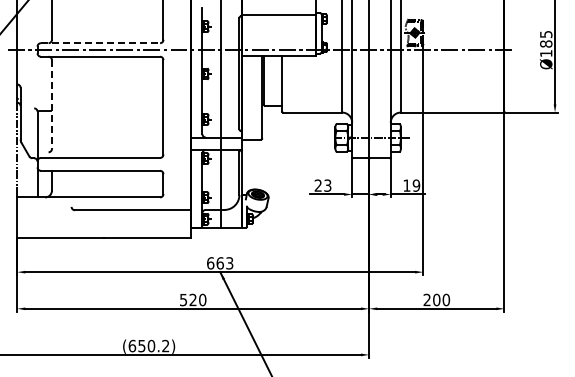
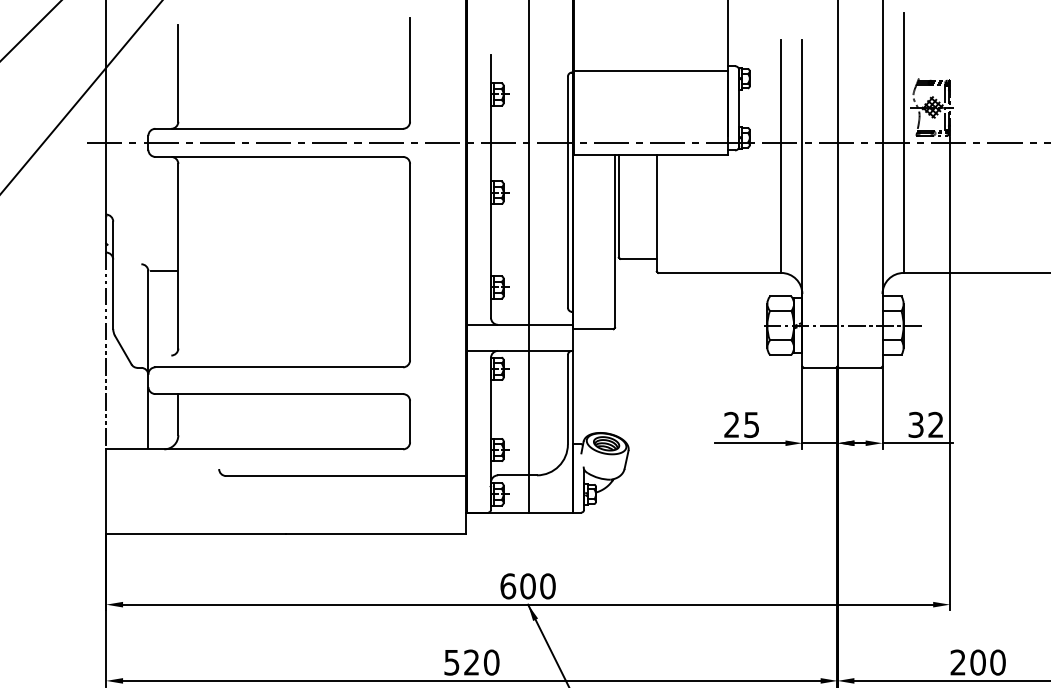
line: (100, 43) -> (279, 129), dashed -> solid
line: (51, 105) -> (177, 258), dashed -> solid
text: (327, 184) -> (751, 422), 23 -> 25
text: (411, 185) -> (925, 424), 19 -> 32
text: (224, 263) -> (536, 586), 663 -> 600

